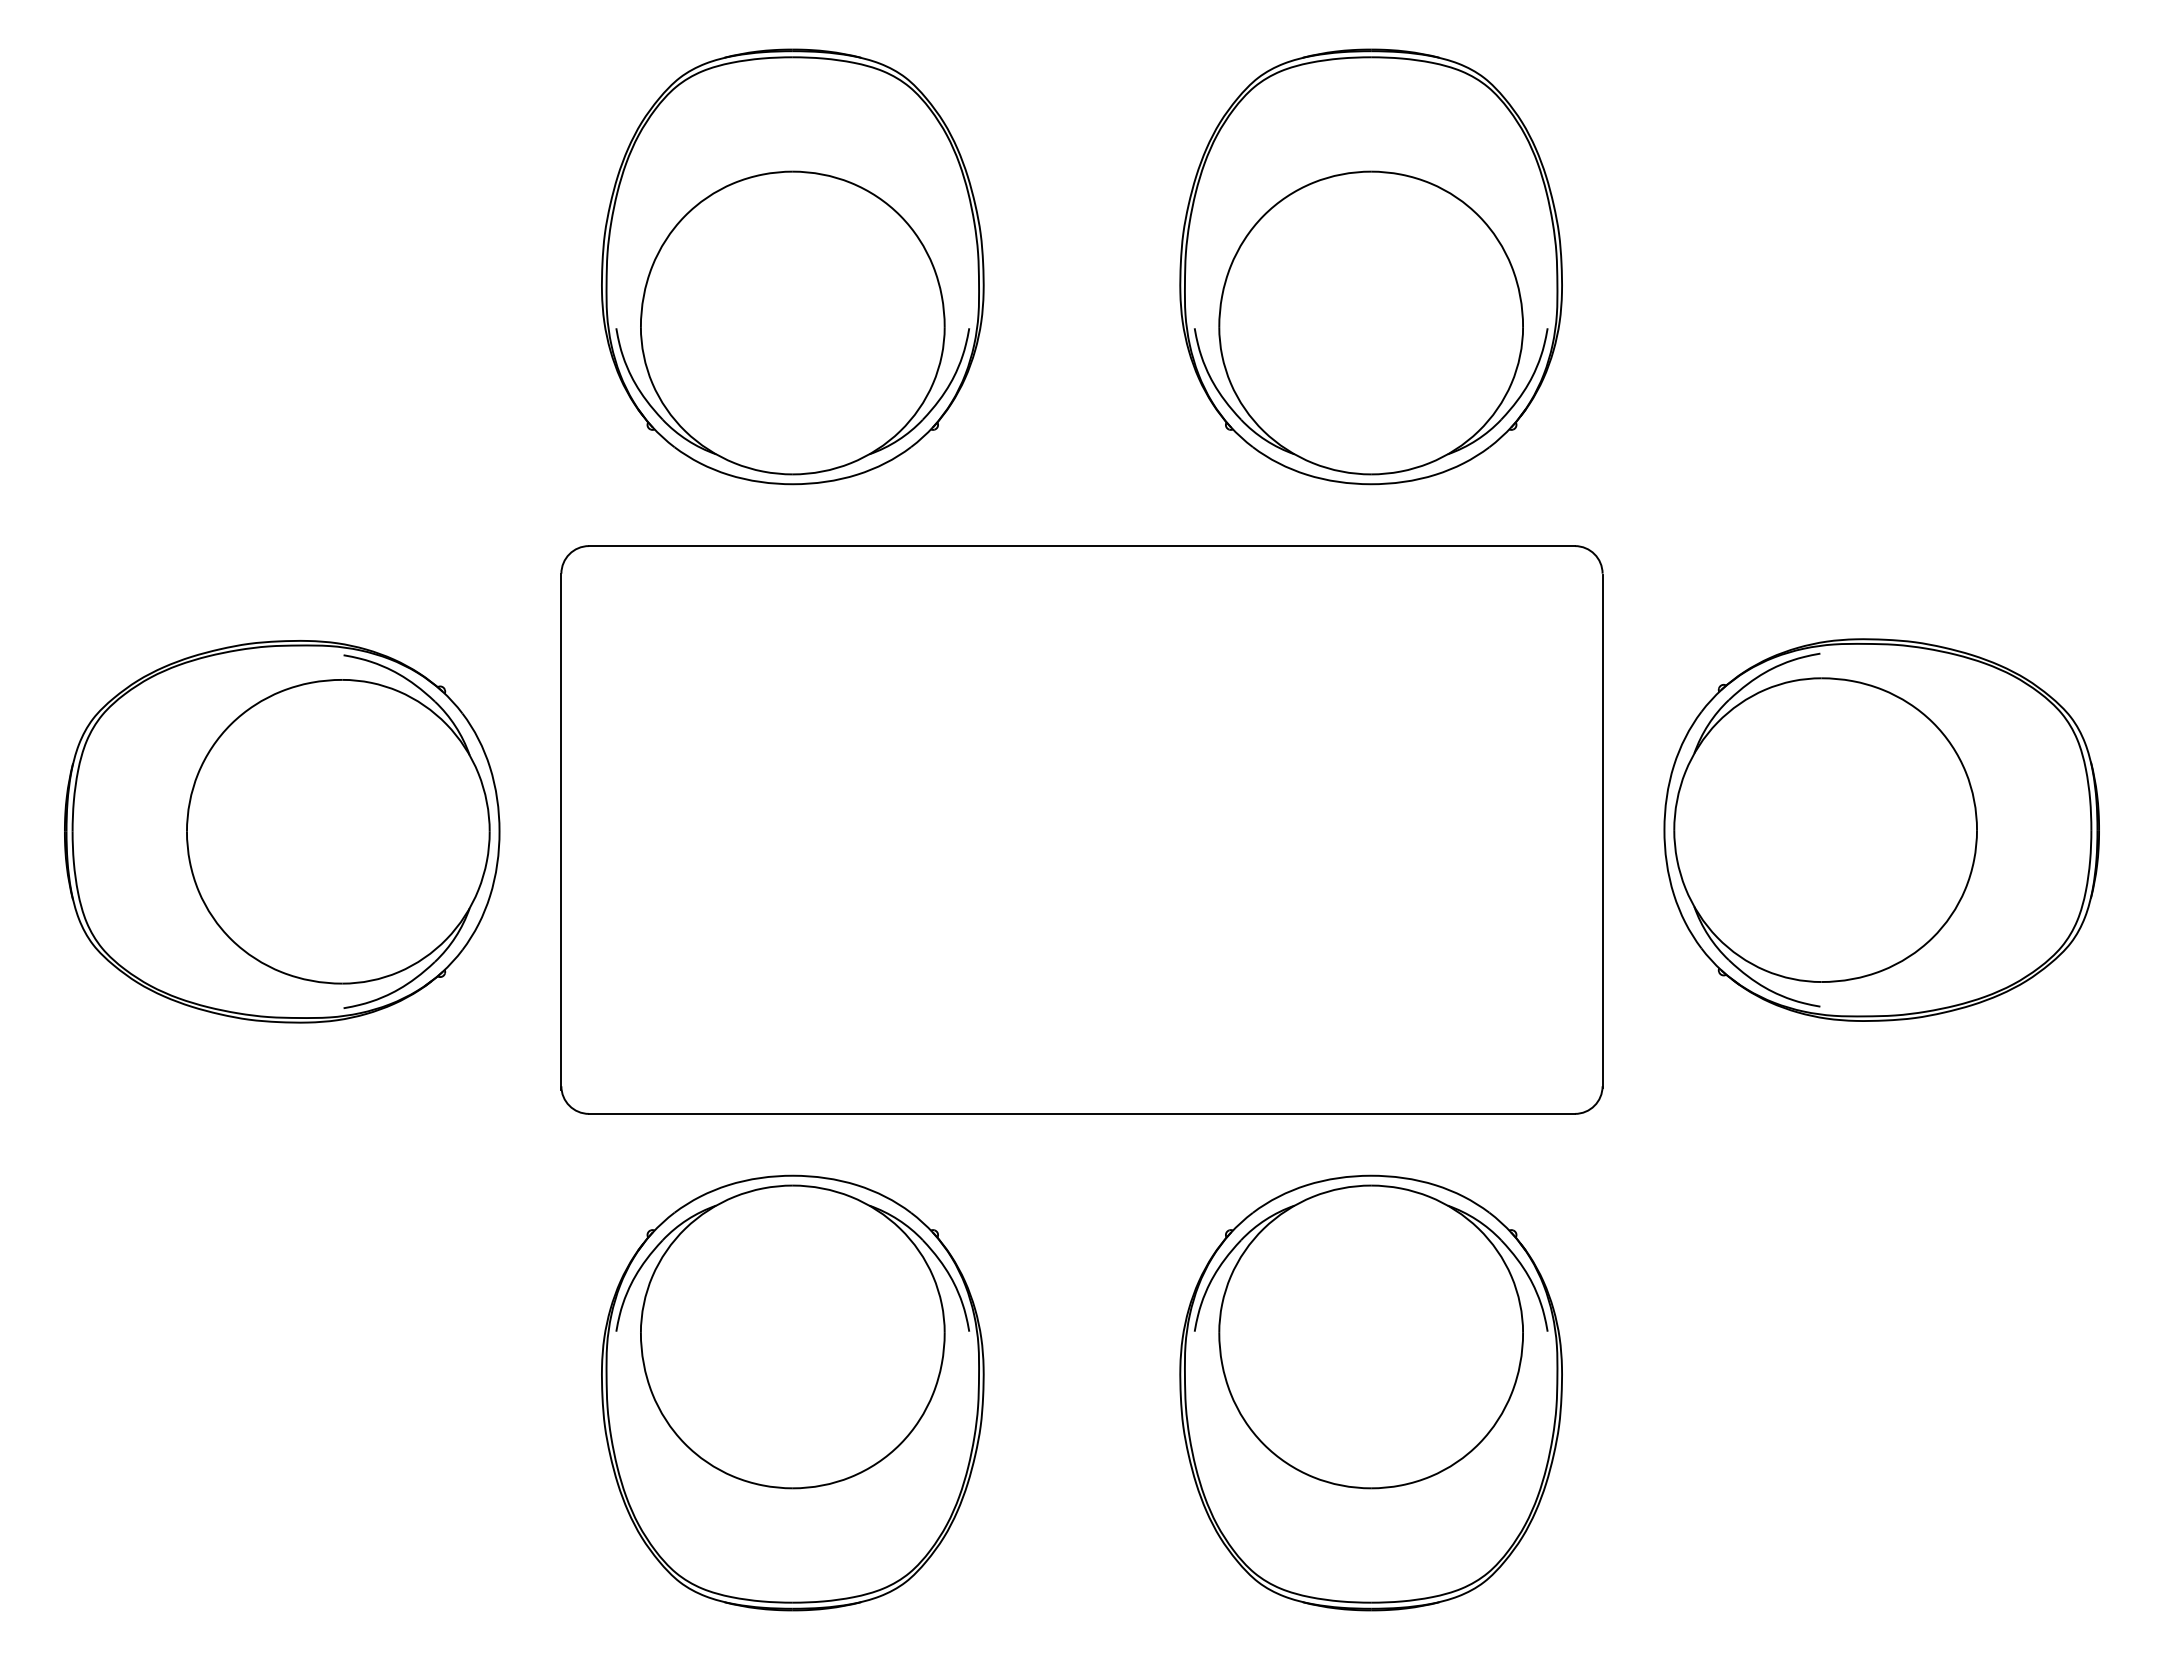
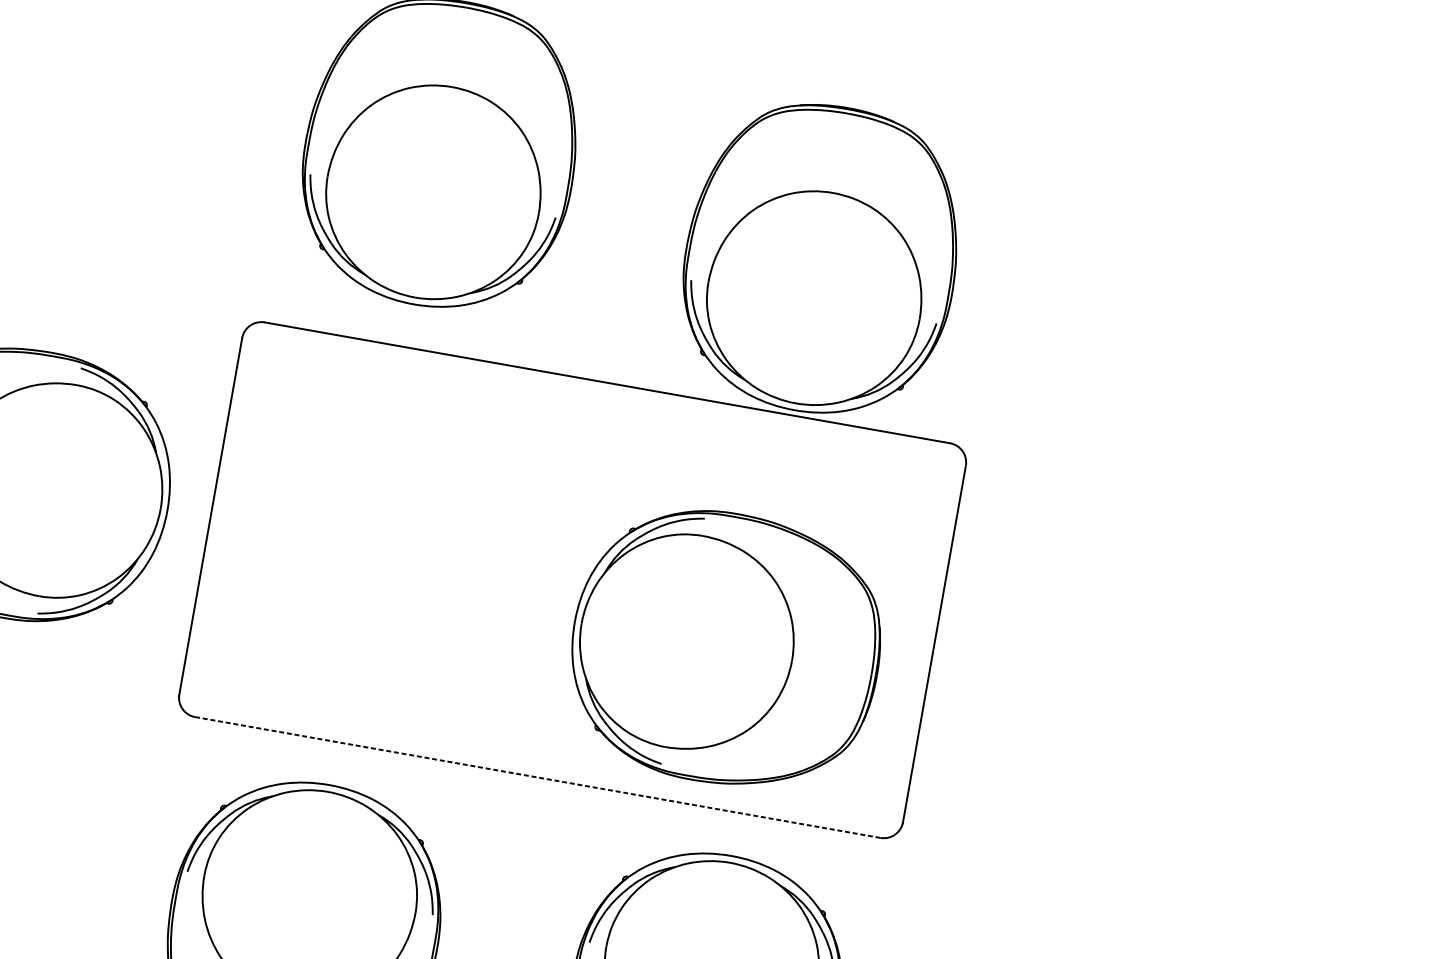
part: (1370, 266) -> (820, 258), moved
part: (1881, 829) -> (725, 648), moved
line: (1082, 1113) -> (538, 777), solid -> dashed

